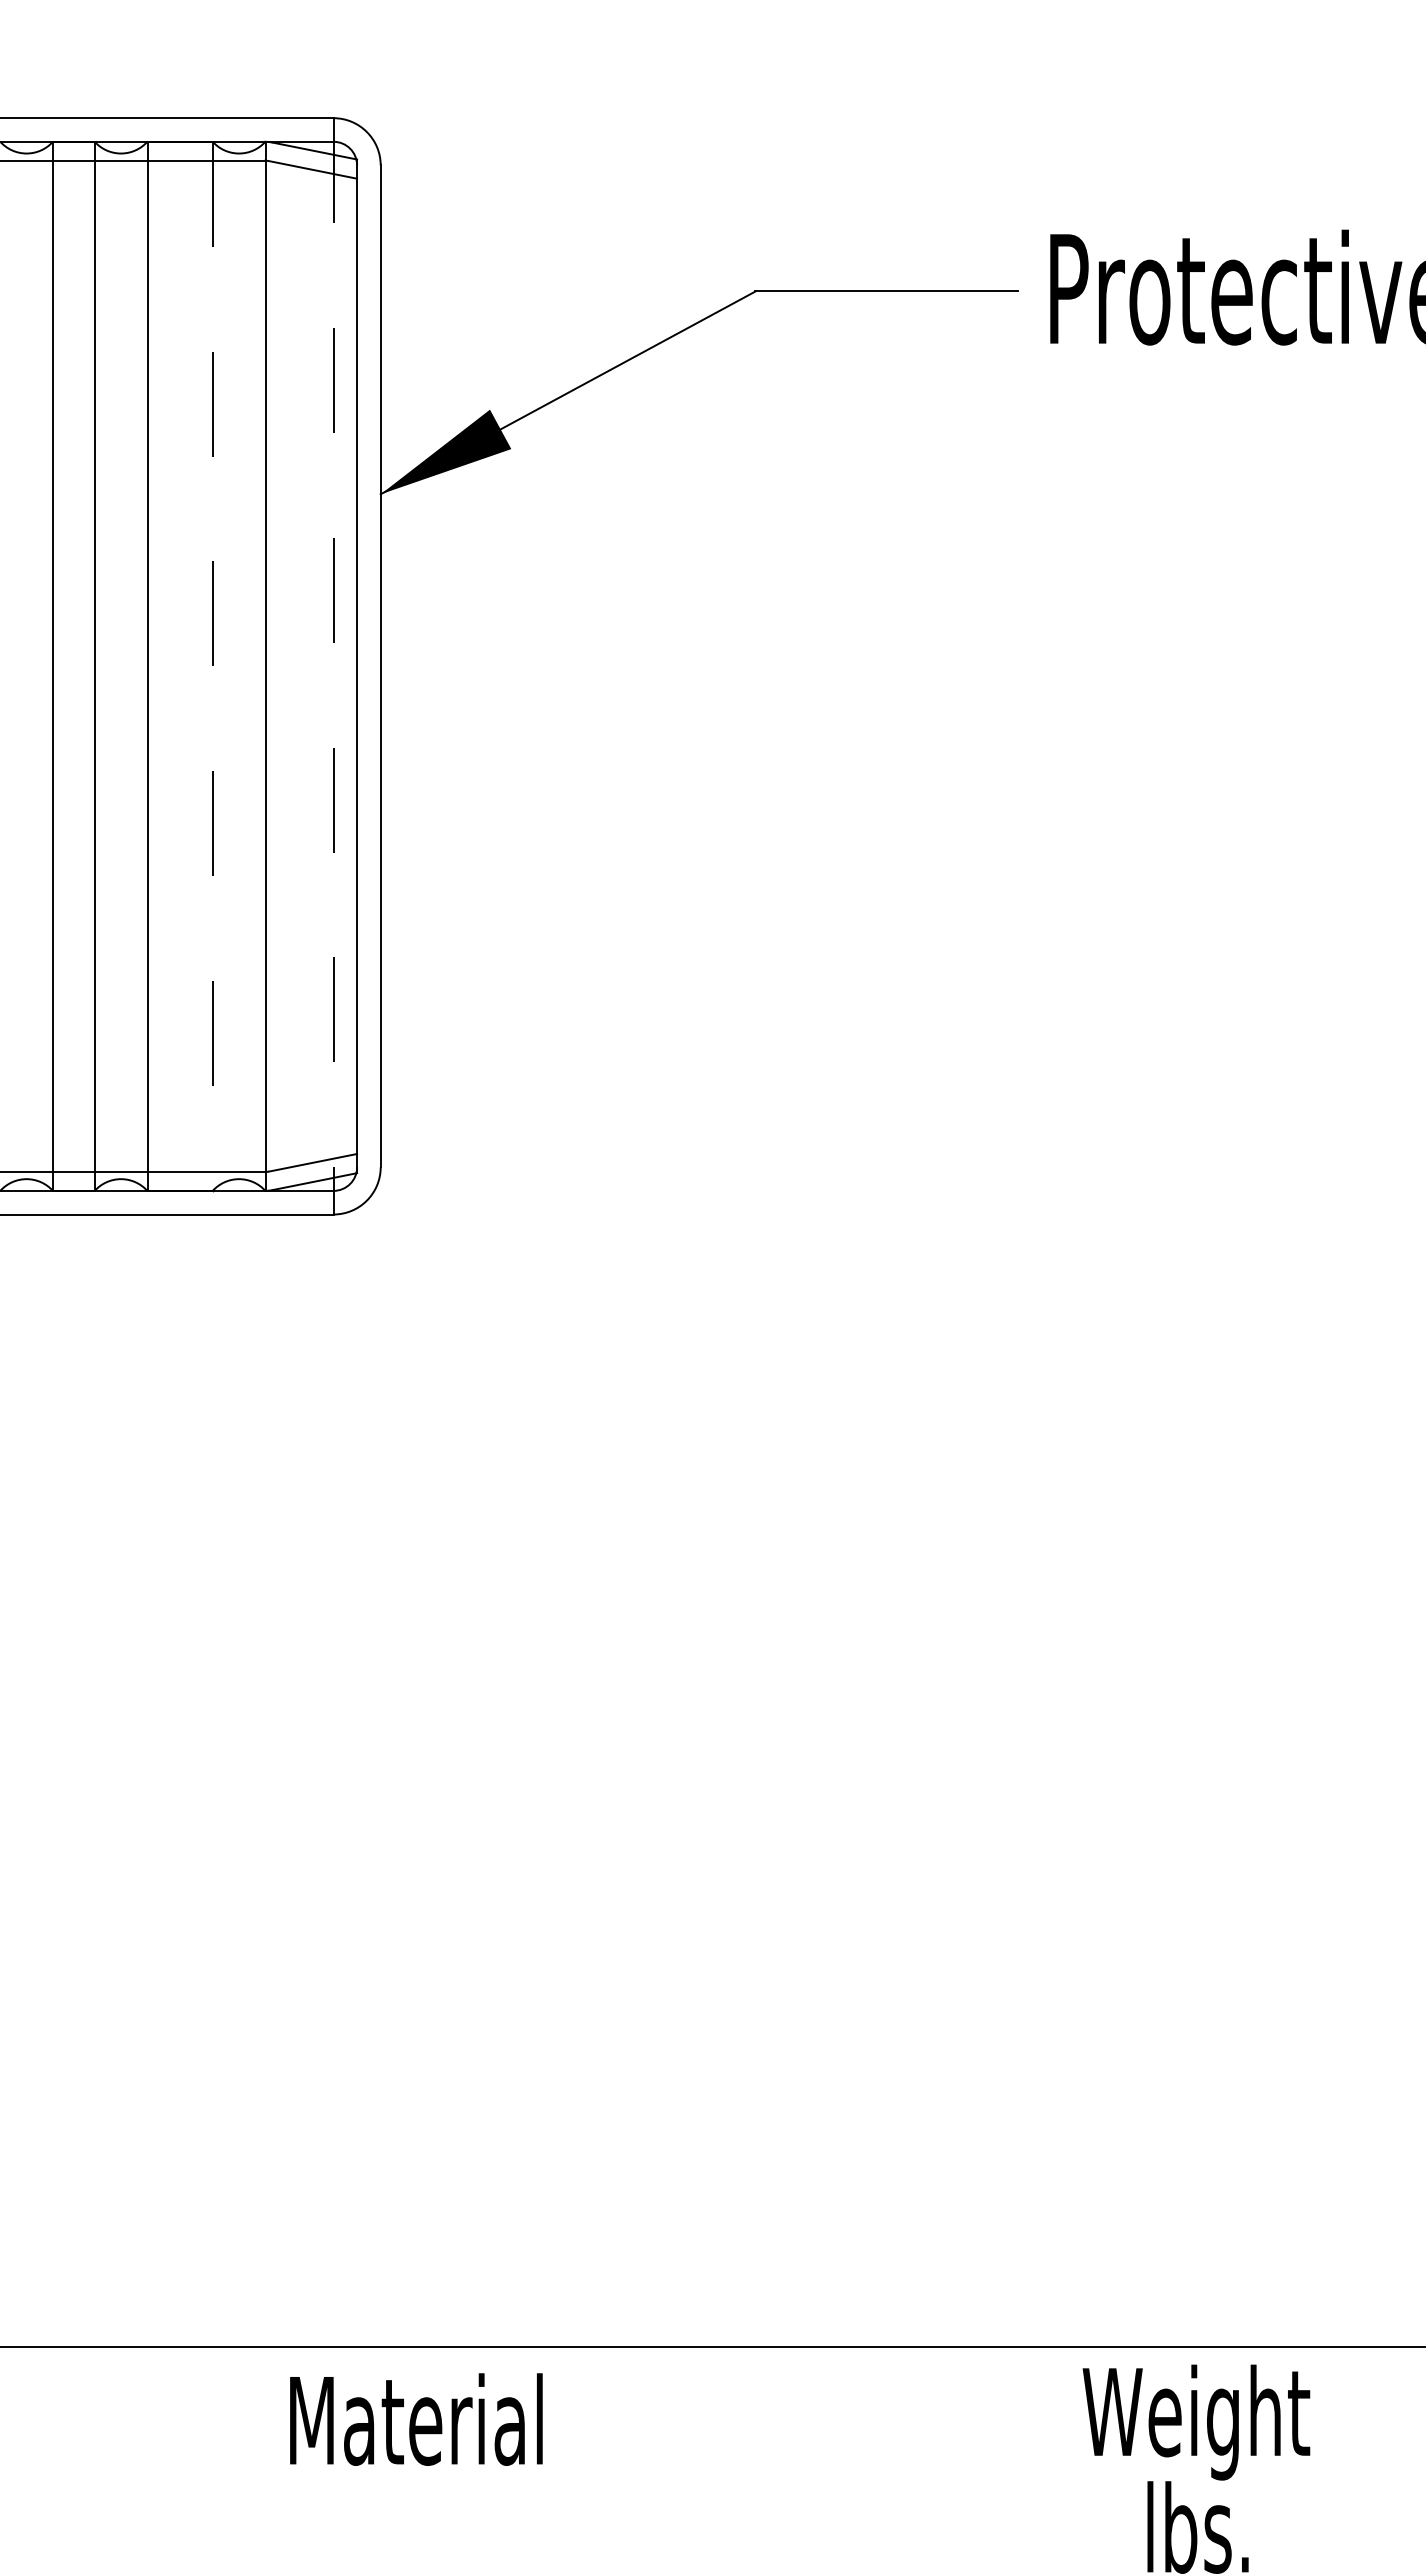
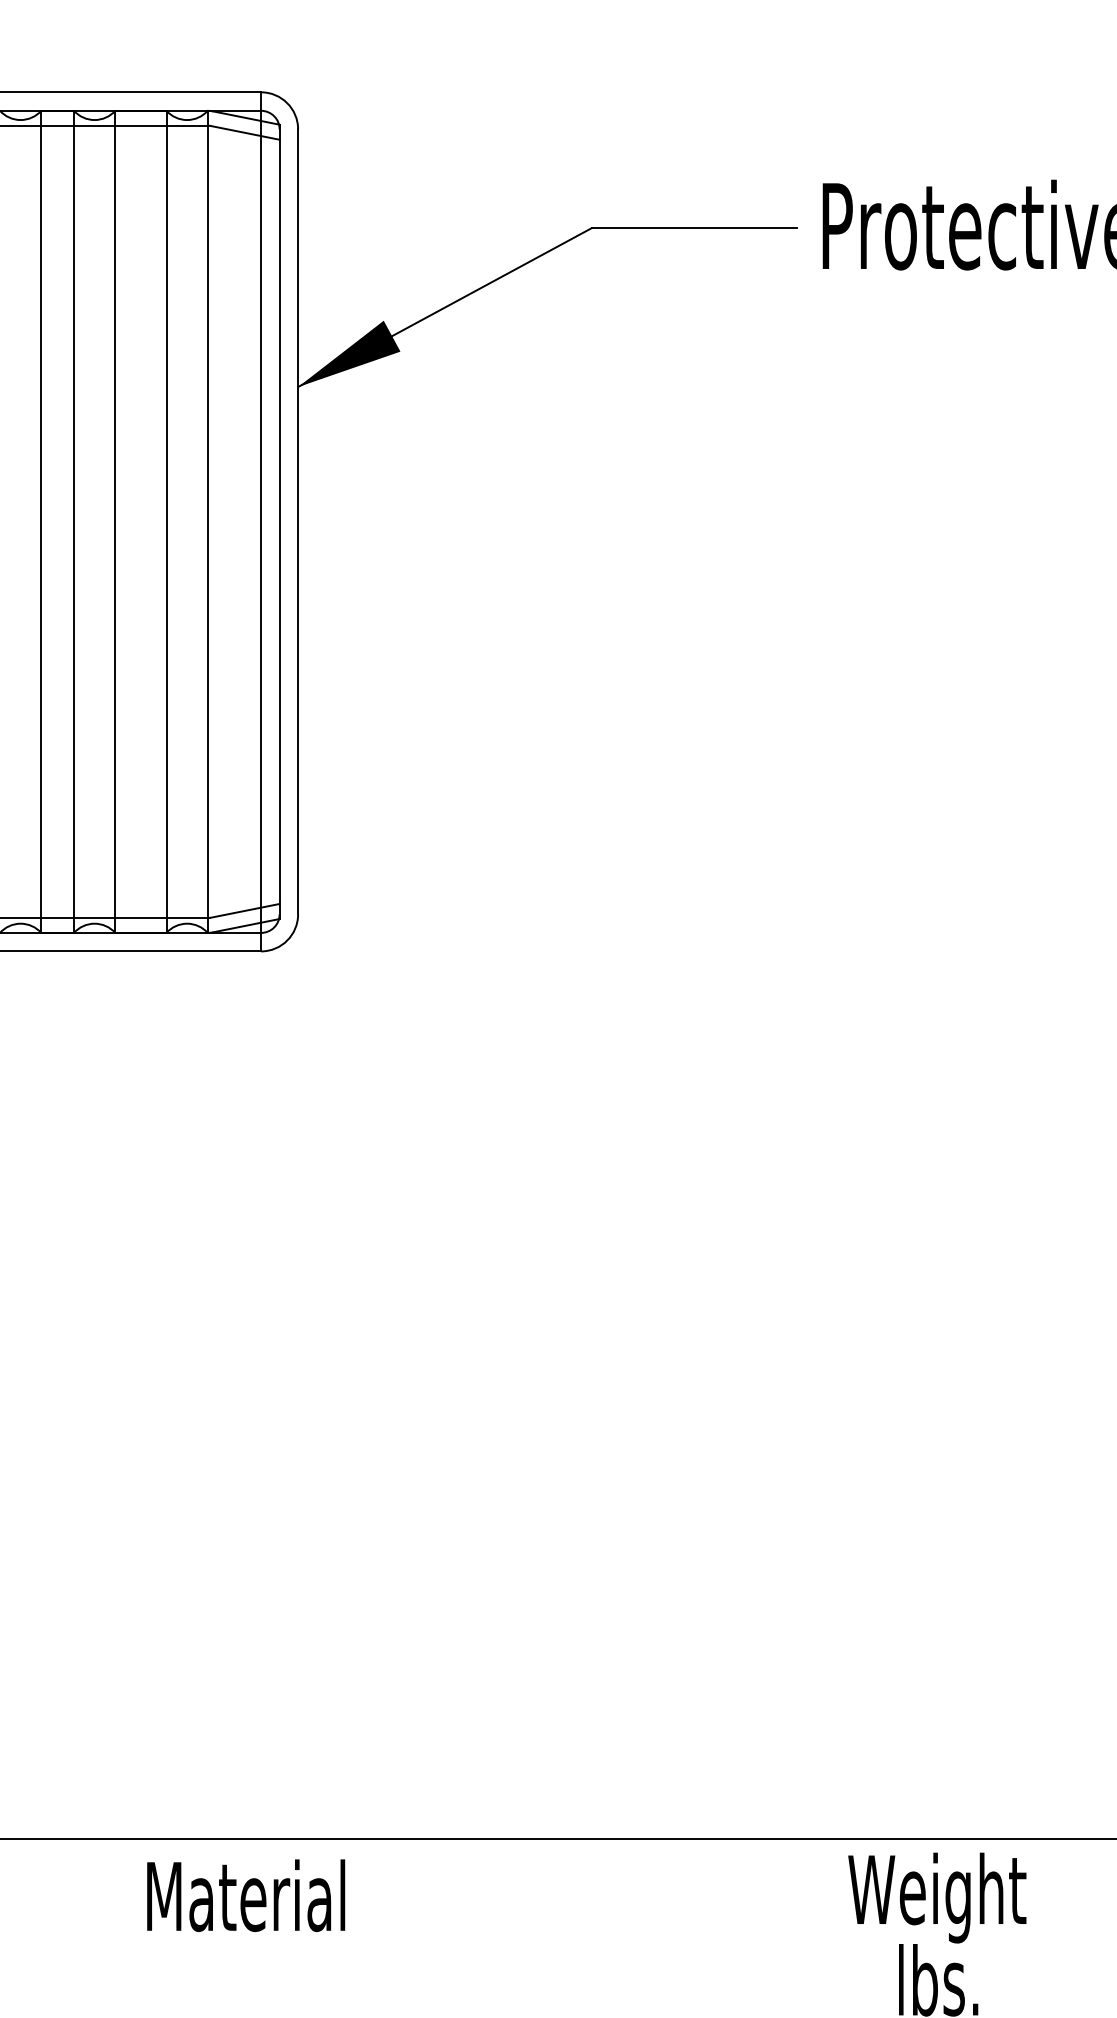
line: (212, 666) -> (166, 521), dashed -> solid
line: (333, 666) -> (261, 521), dashed -> solid
text: (416, 2419) -> (246, 1895), moved

